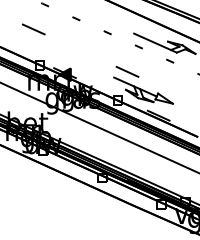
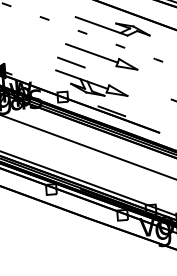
part: (153, 69) -> (101, 57), added

